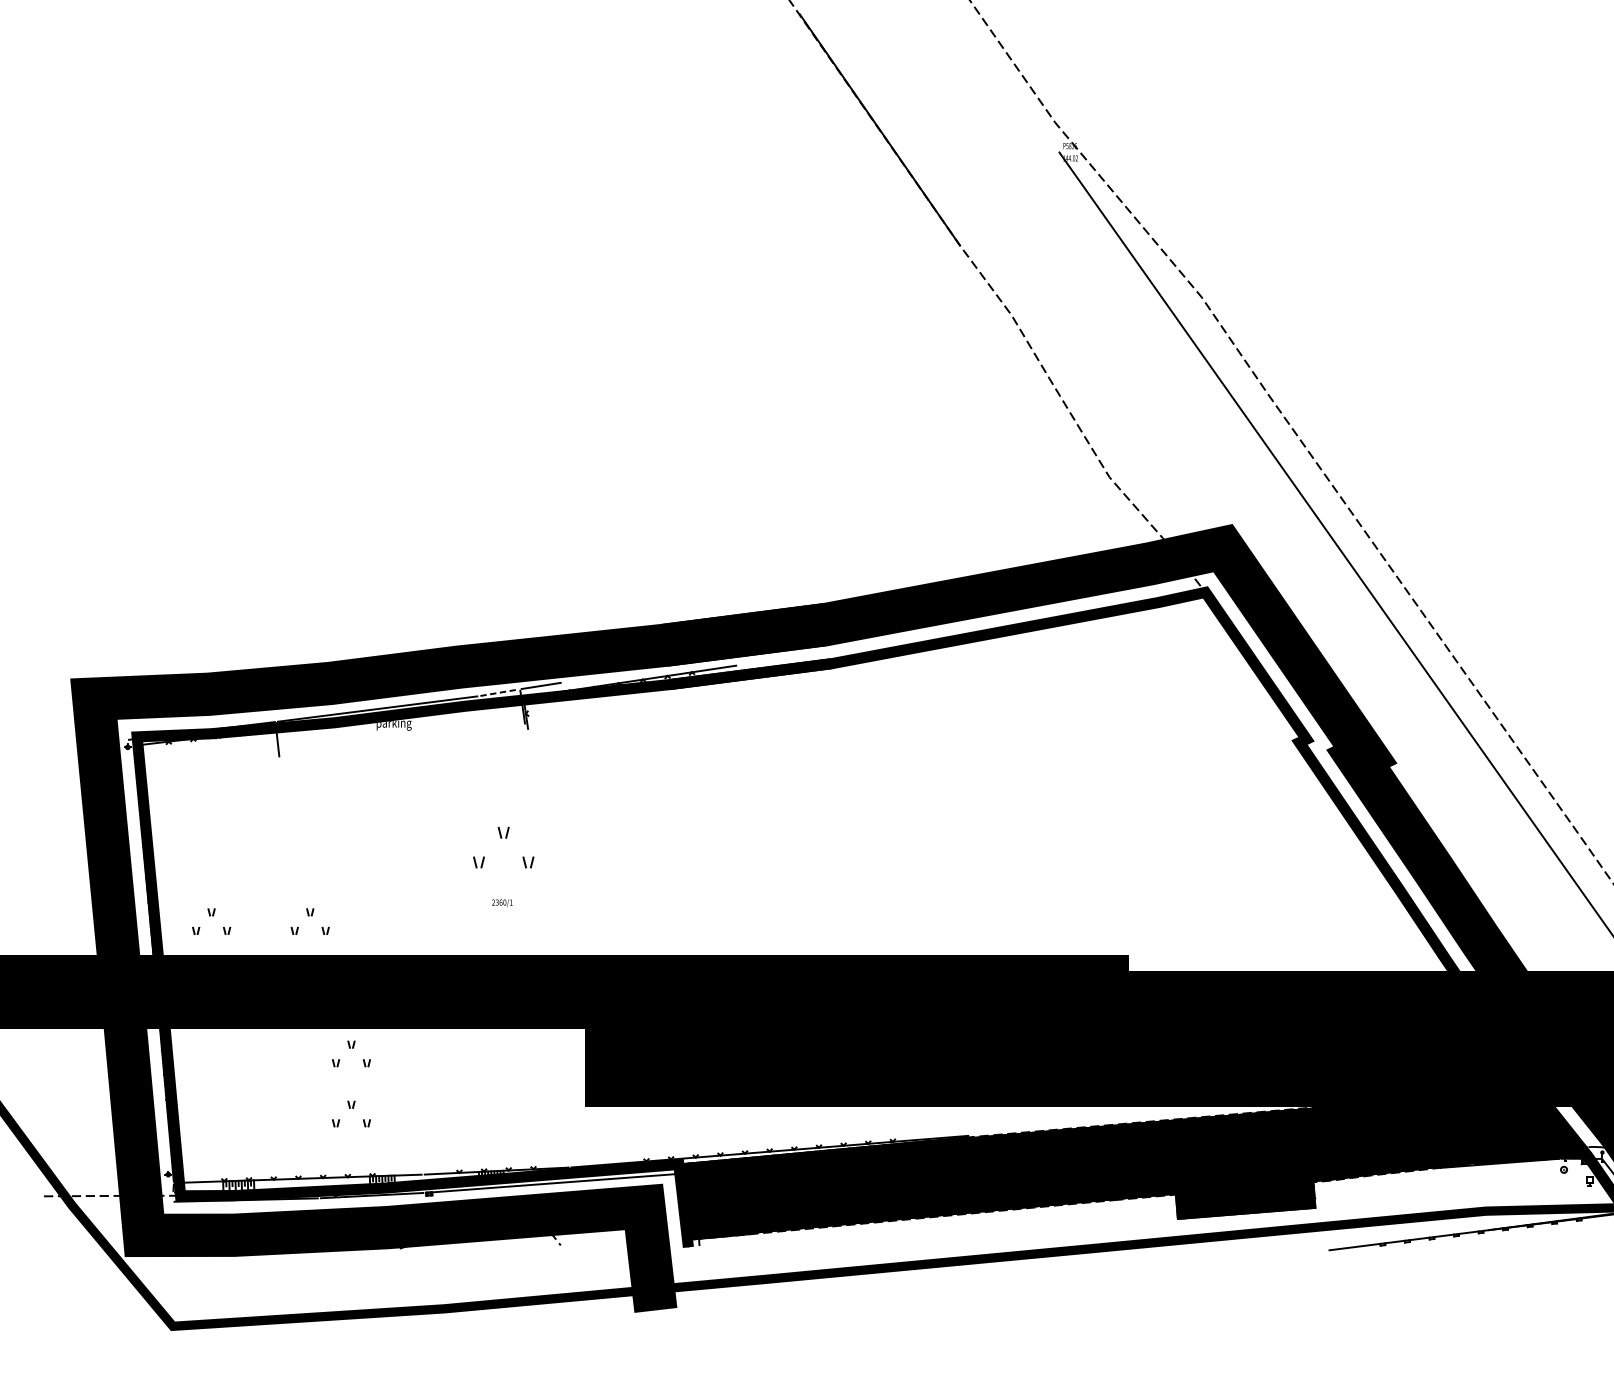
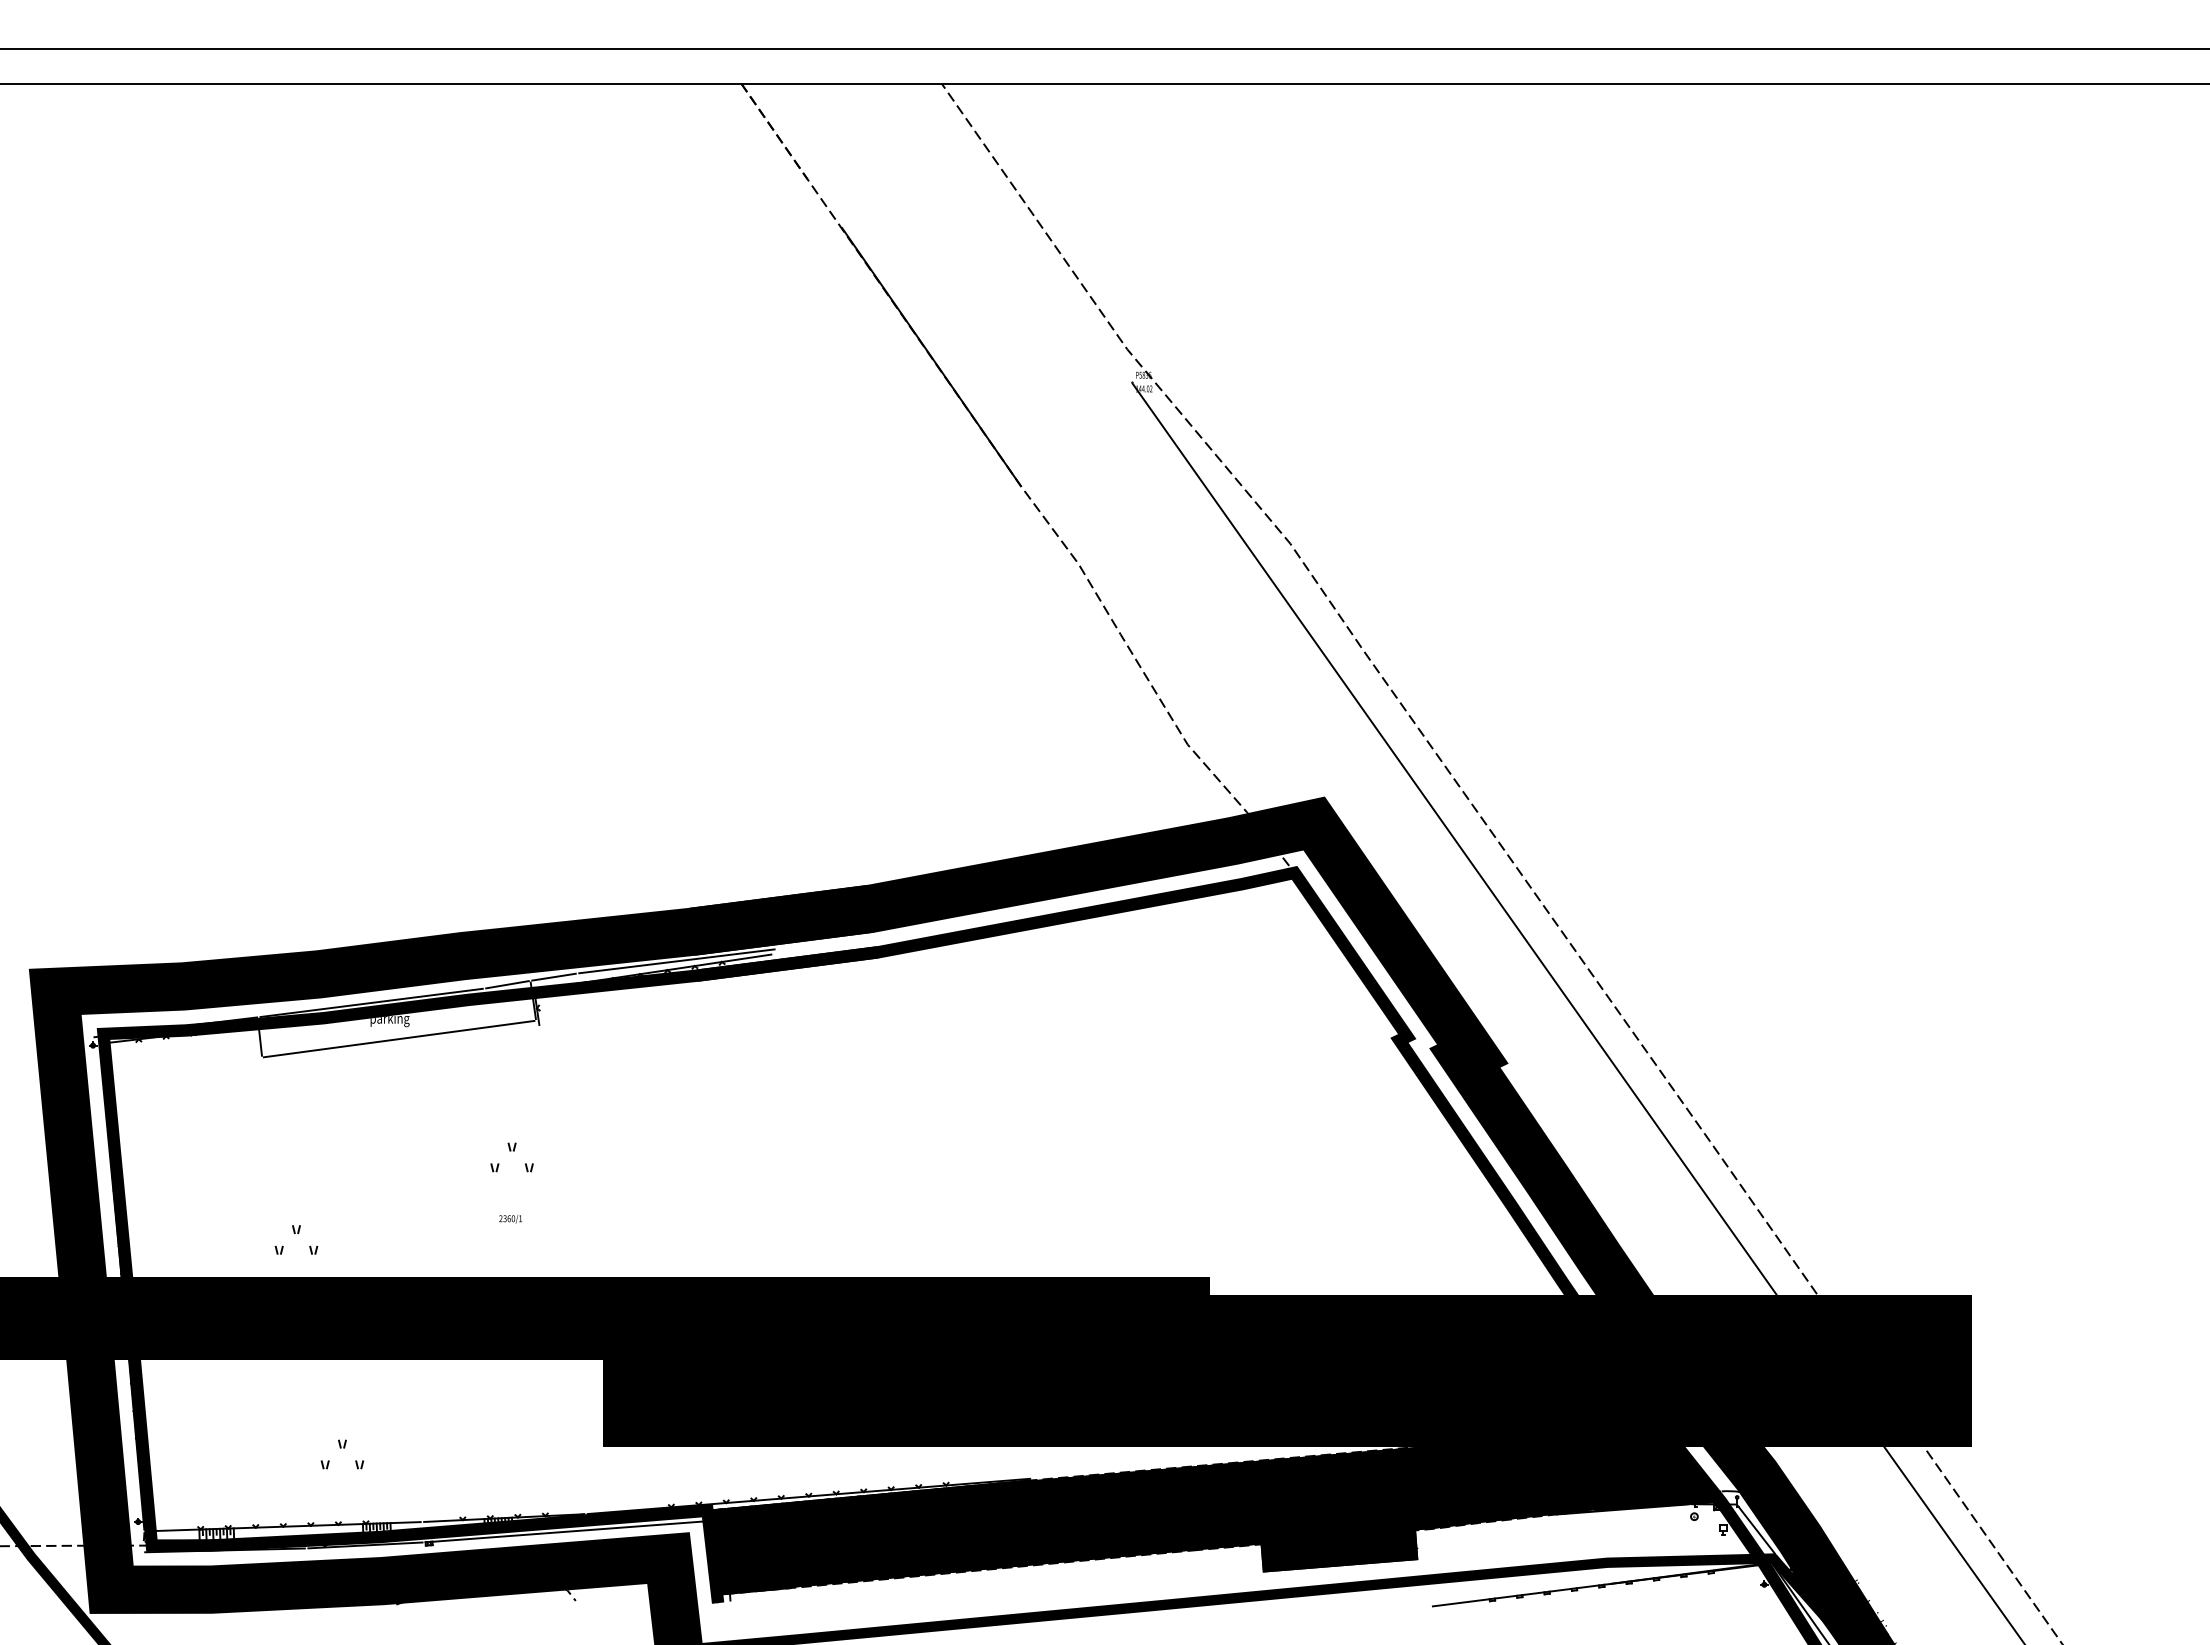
line: (651, 671) -> (676, 961), added
line: (499, 692) -> (507, 984), dashed -> solid
line: (401, 740) -> (398, 1038), added
part: (503, 847) -> (511, 1157), size x0.62
part: (210, 915) -> (185, 1233), removed
part: (350, 1053) -> (341, 1387), removed

